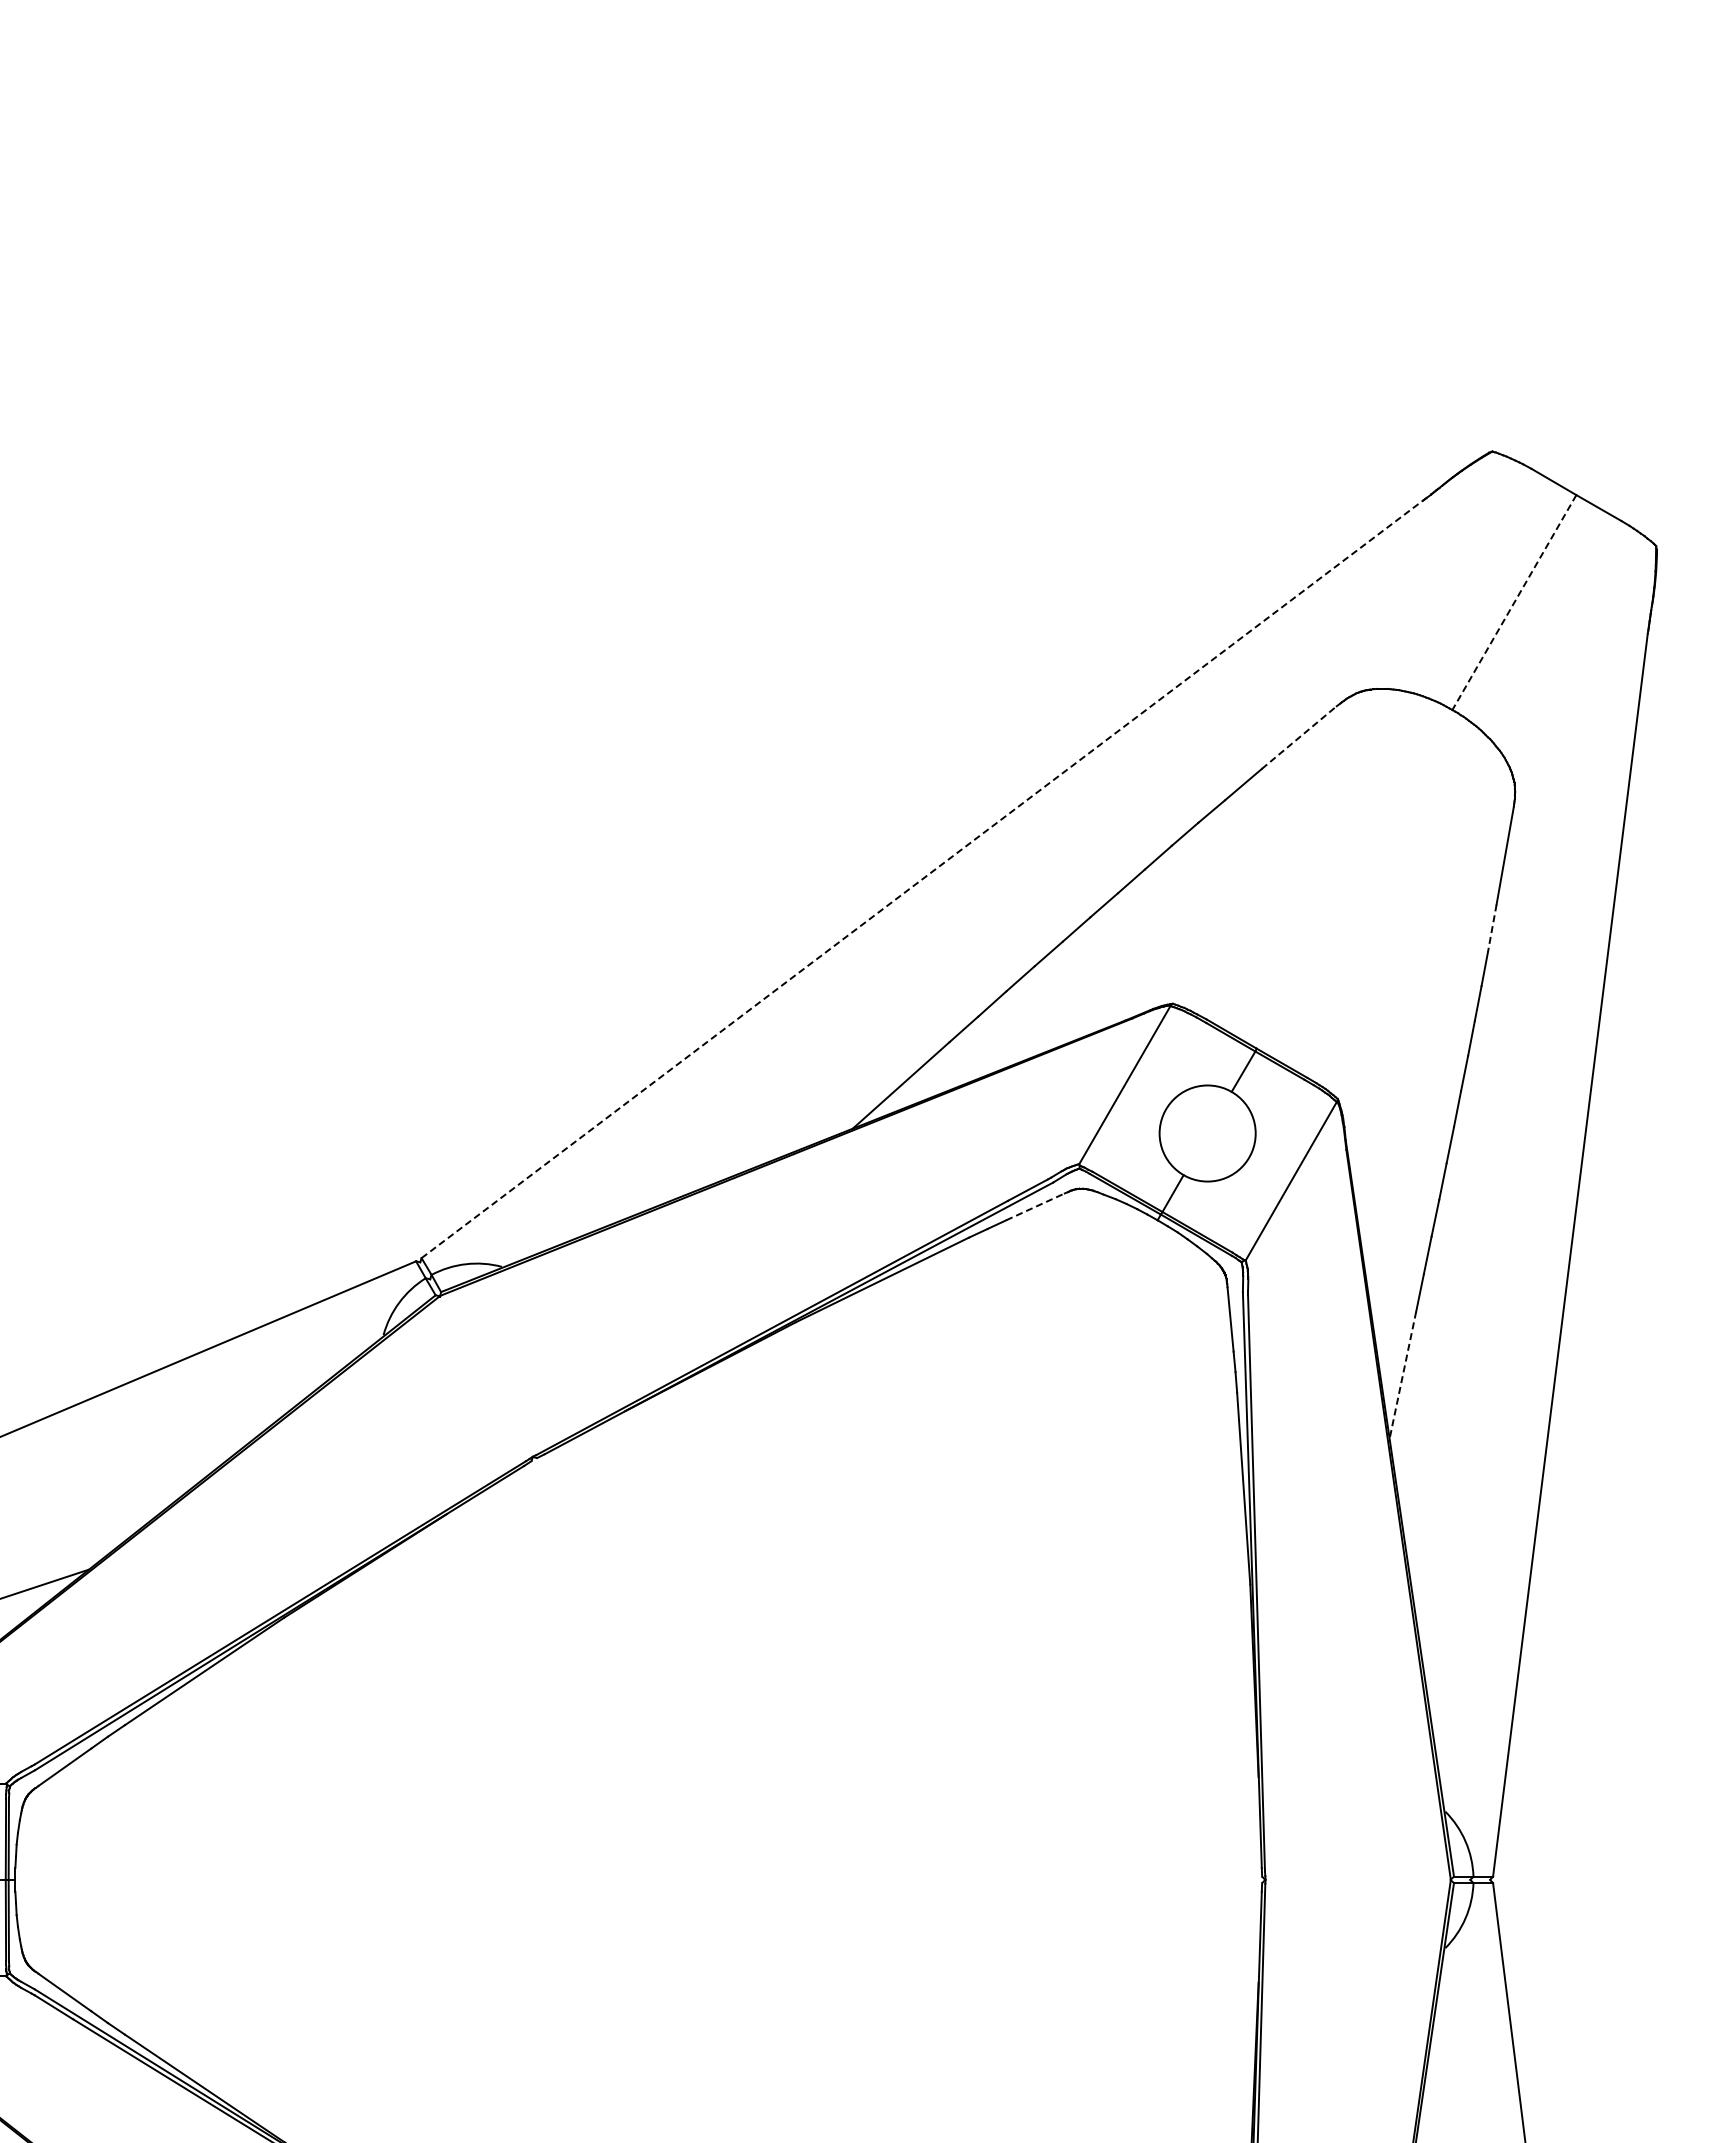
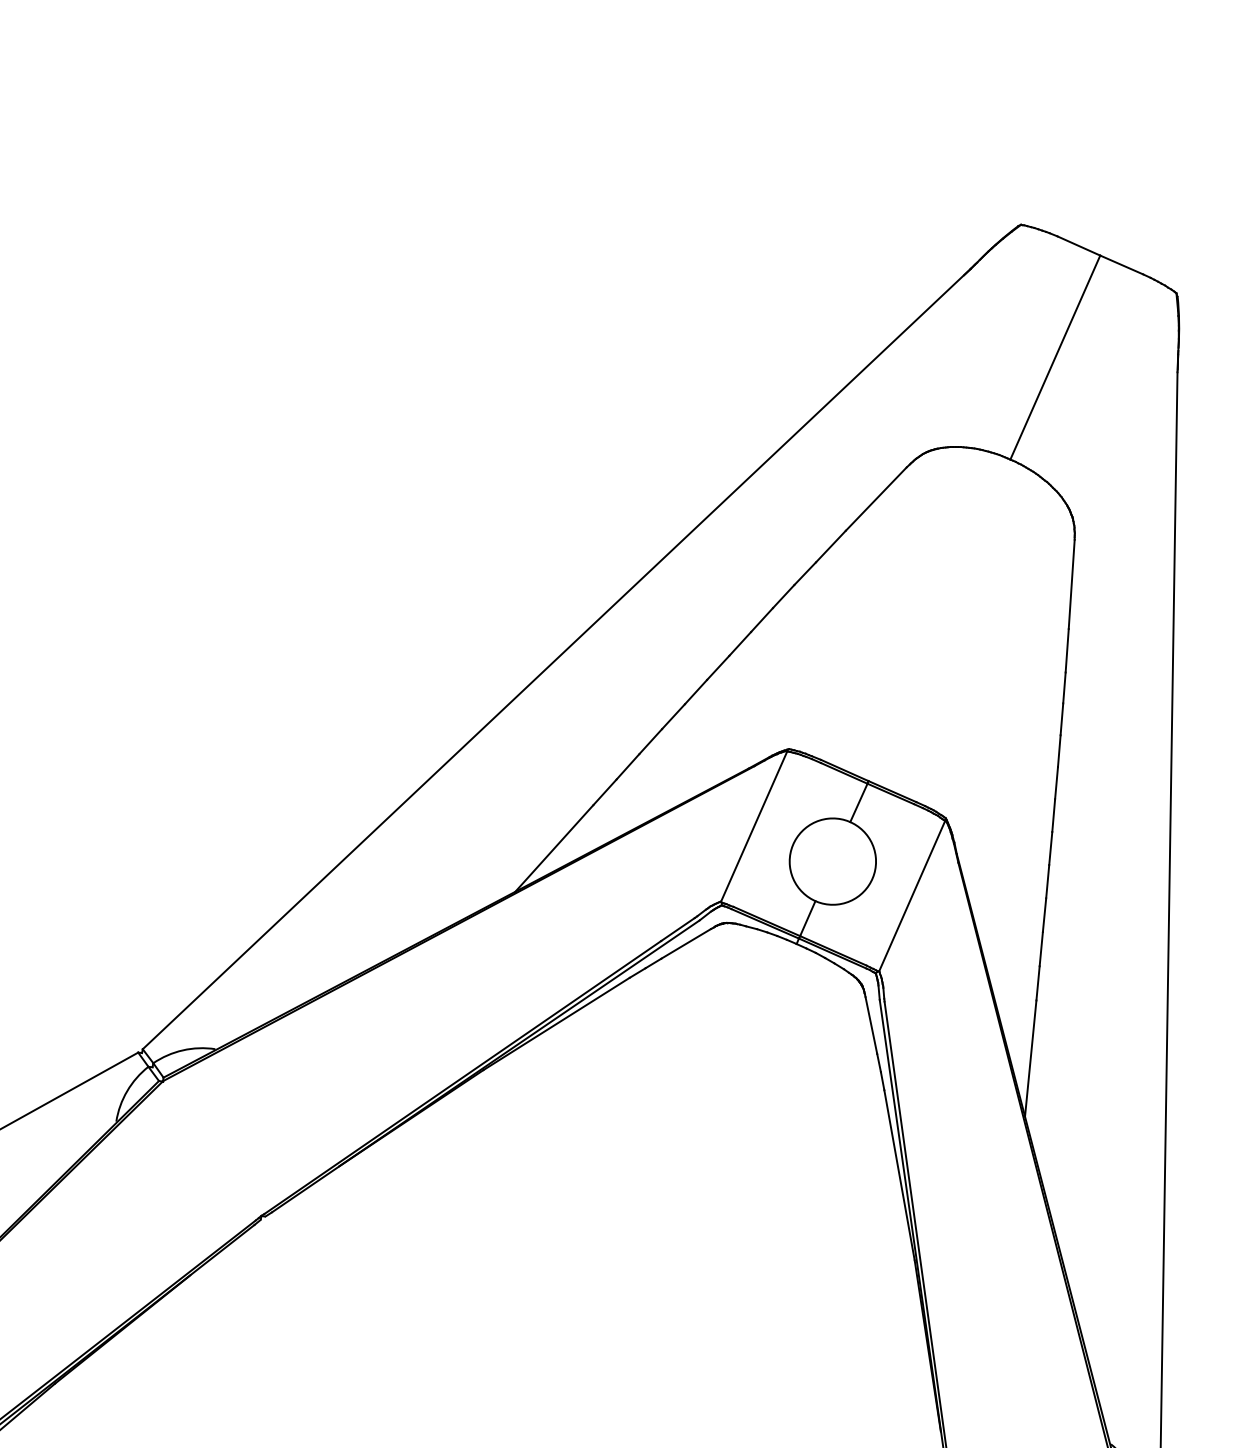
line: (1514, 603) -> (1055, 358), dashed -> solid
line: (1299, 737) -> (876, 498), dashed -> solid
line: (926, 875) -> (556, 658), dashed -> solid
line: (1492, 928) -> (1067, 650), dashed -> solid
line: (1035, 1206) -> (686, 943), dashed -> solid
line: (1402, 1375) -> (1030, 1058), dashed -> solid

